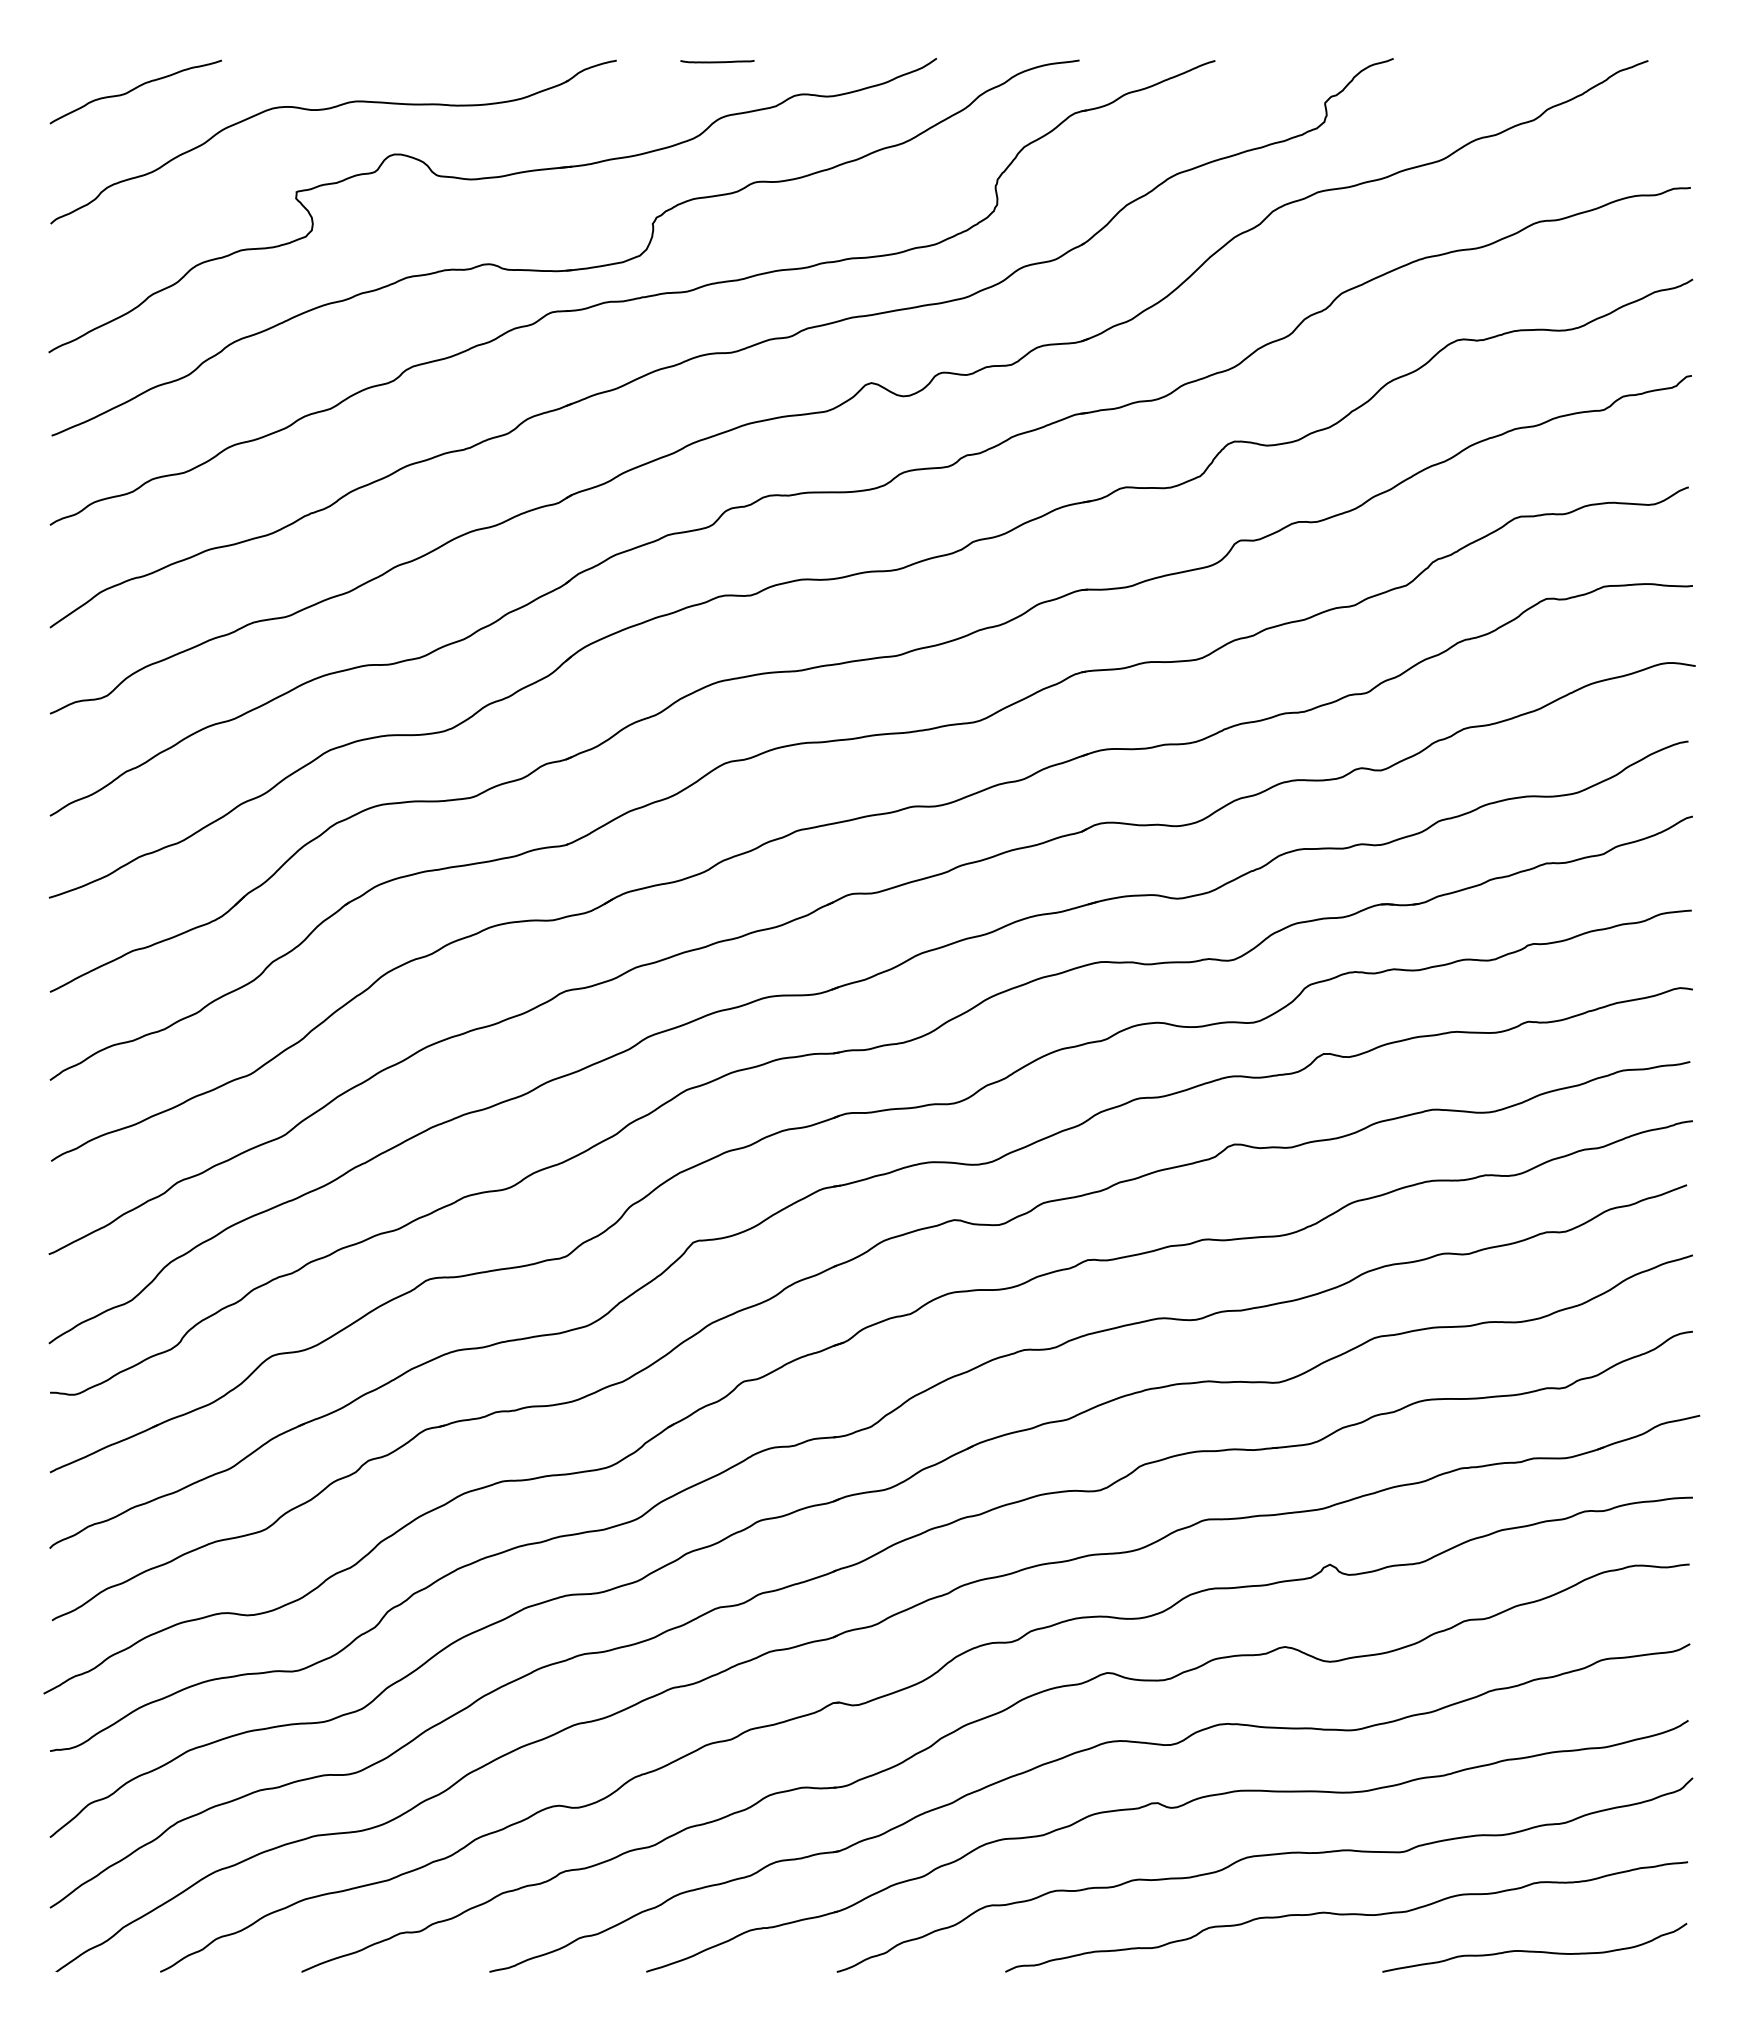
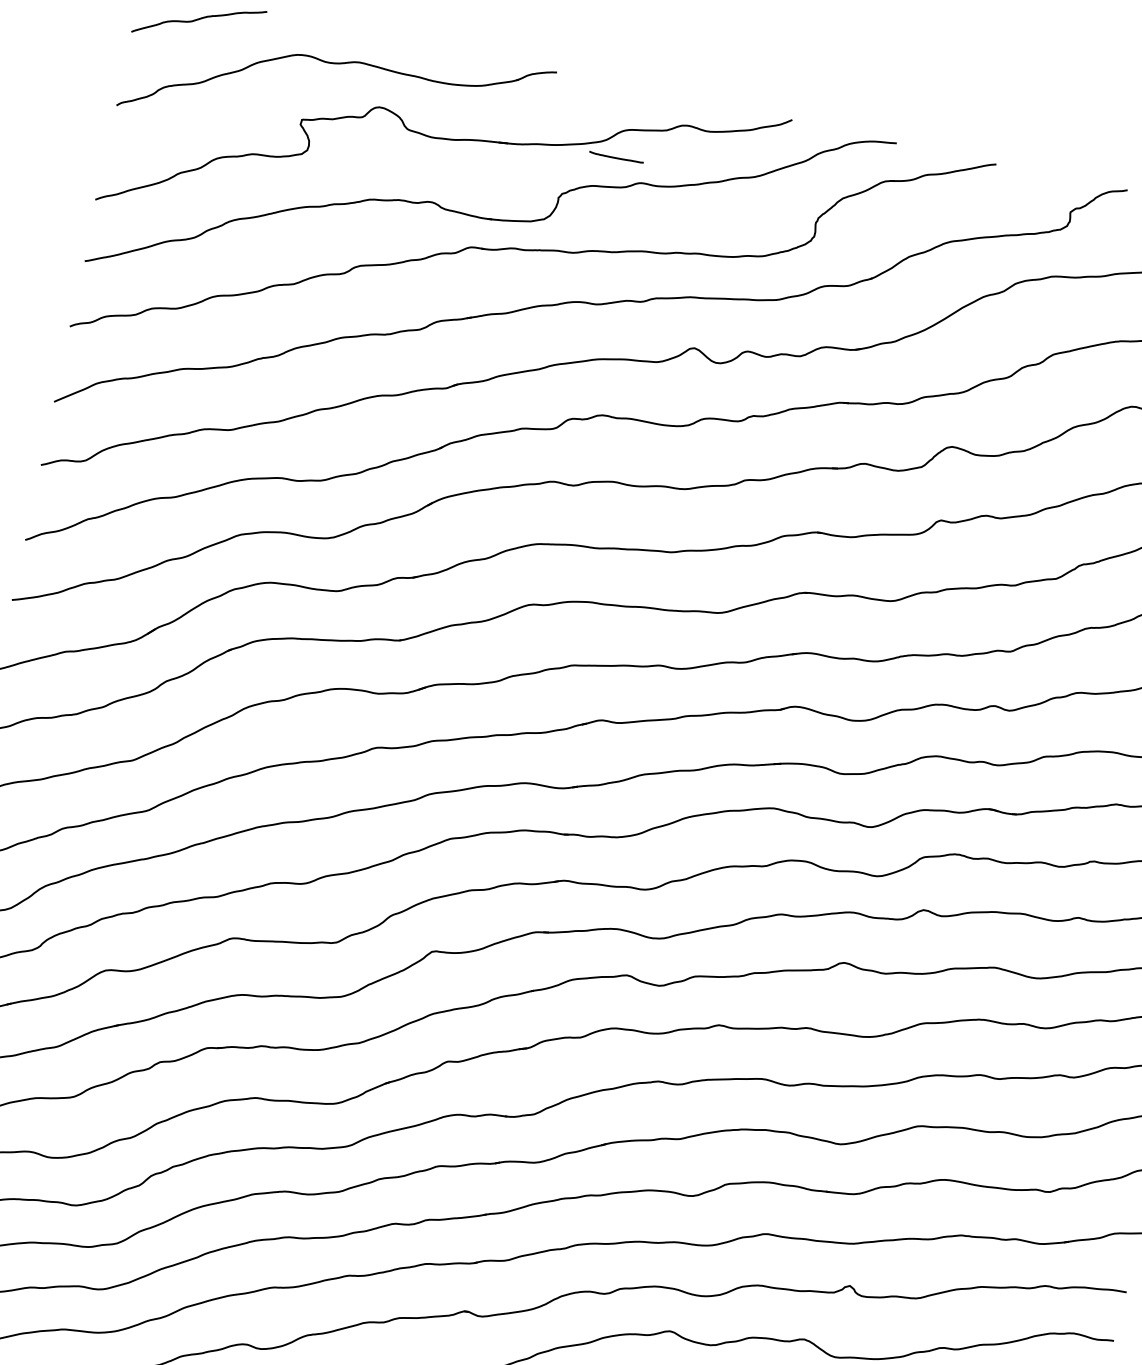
line: (717, 61) -> (616, 157), moved

